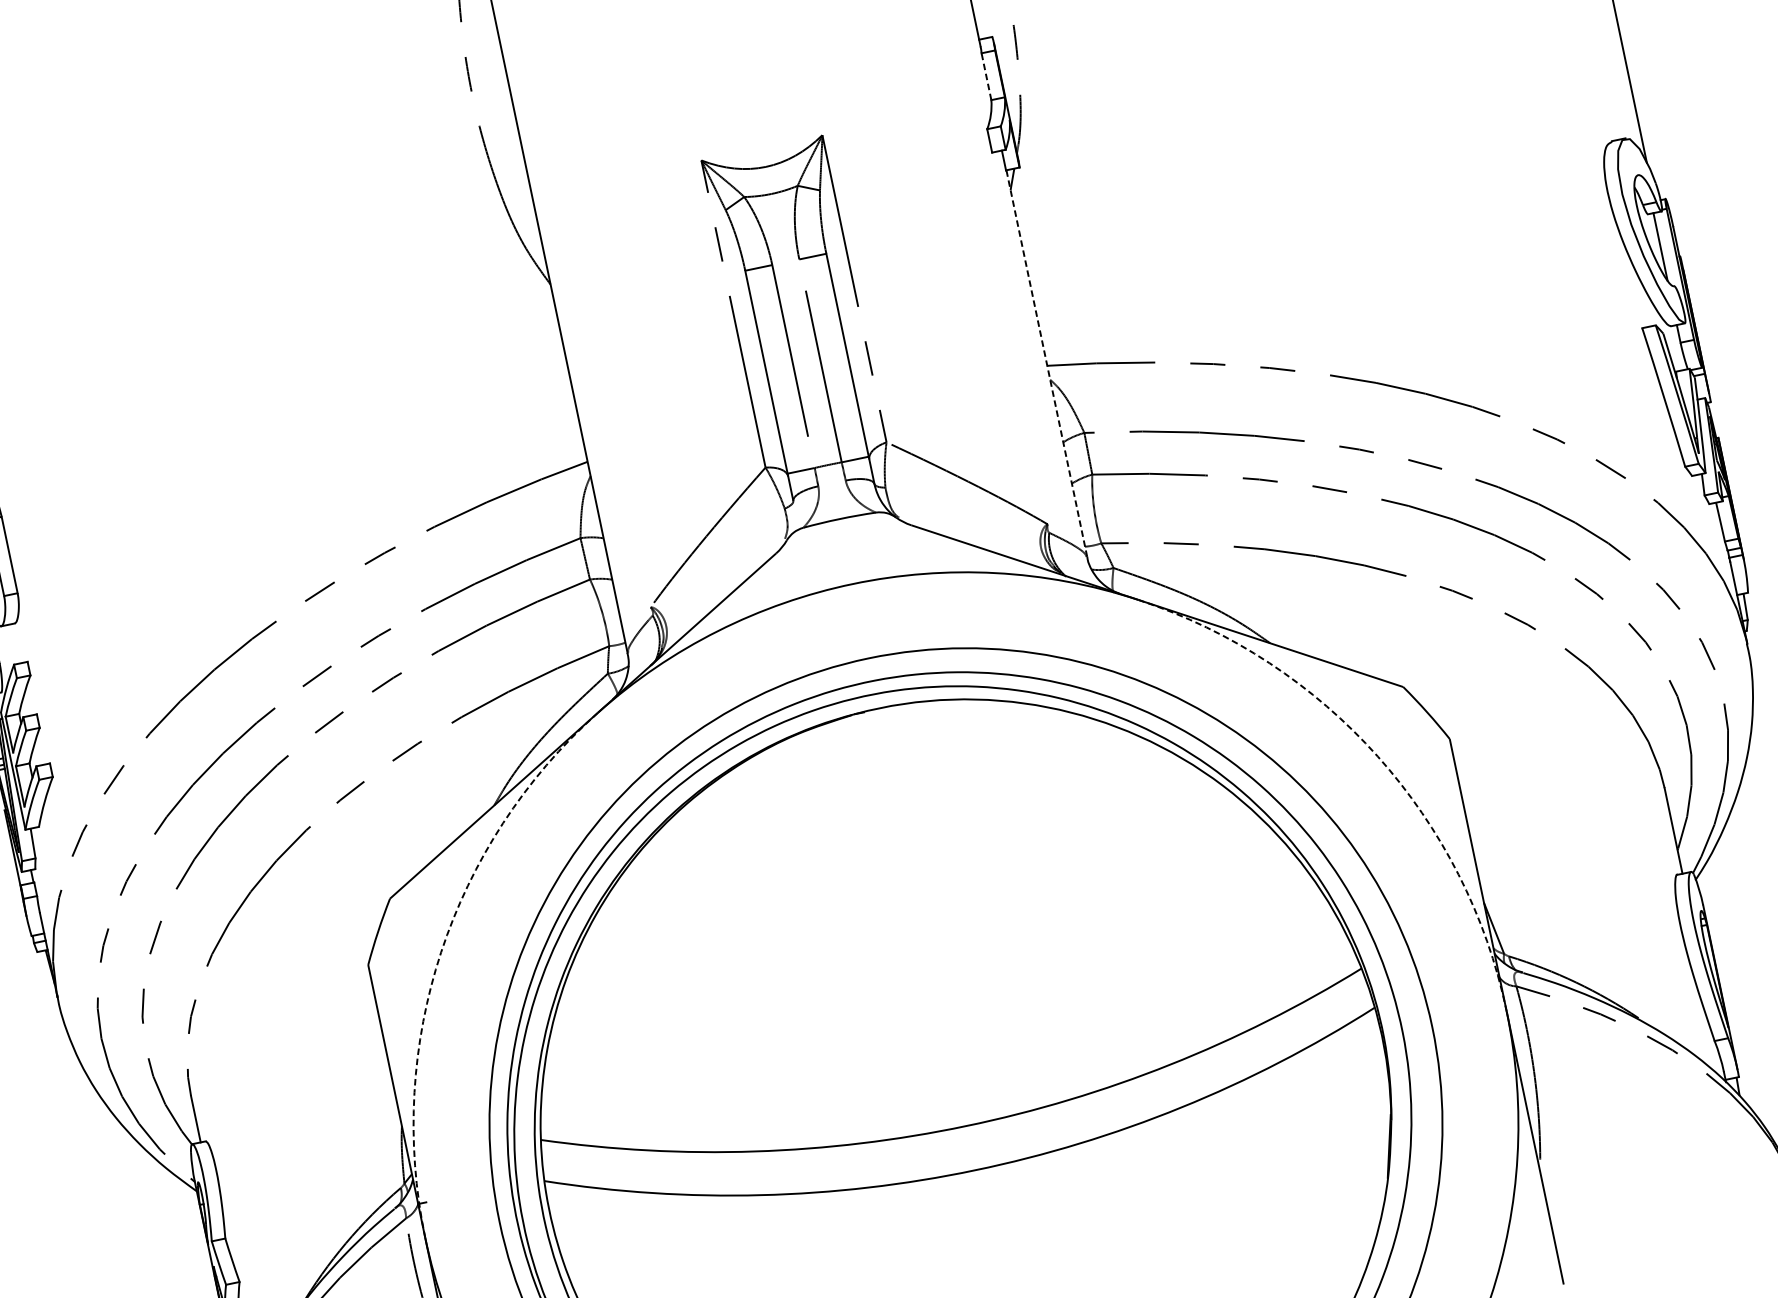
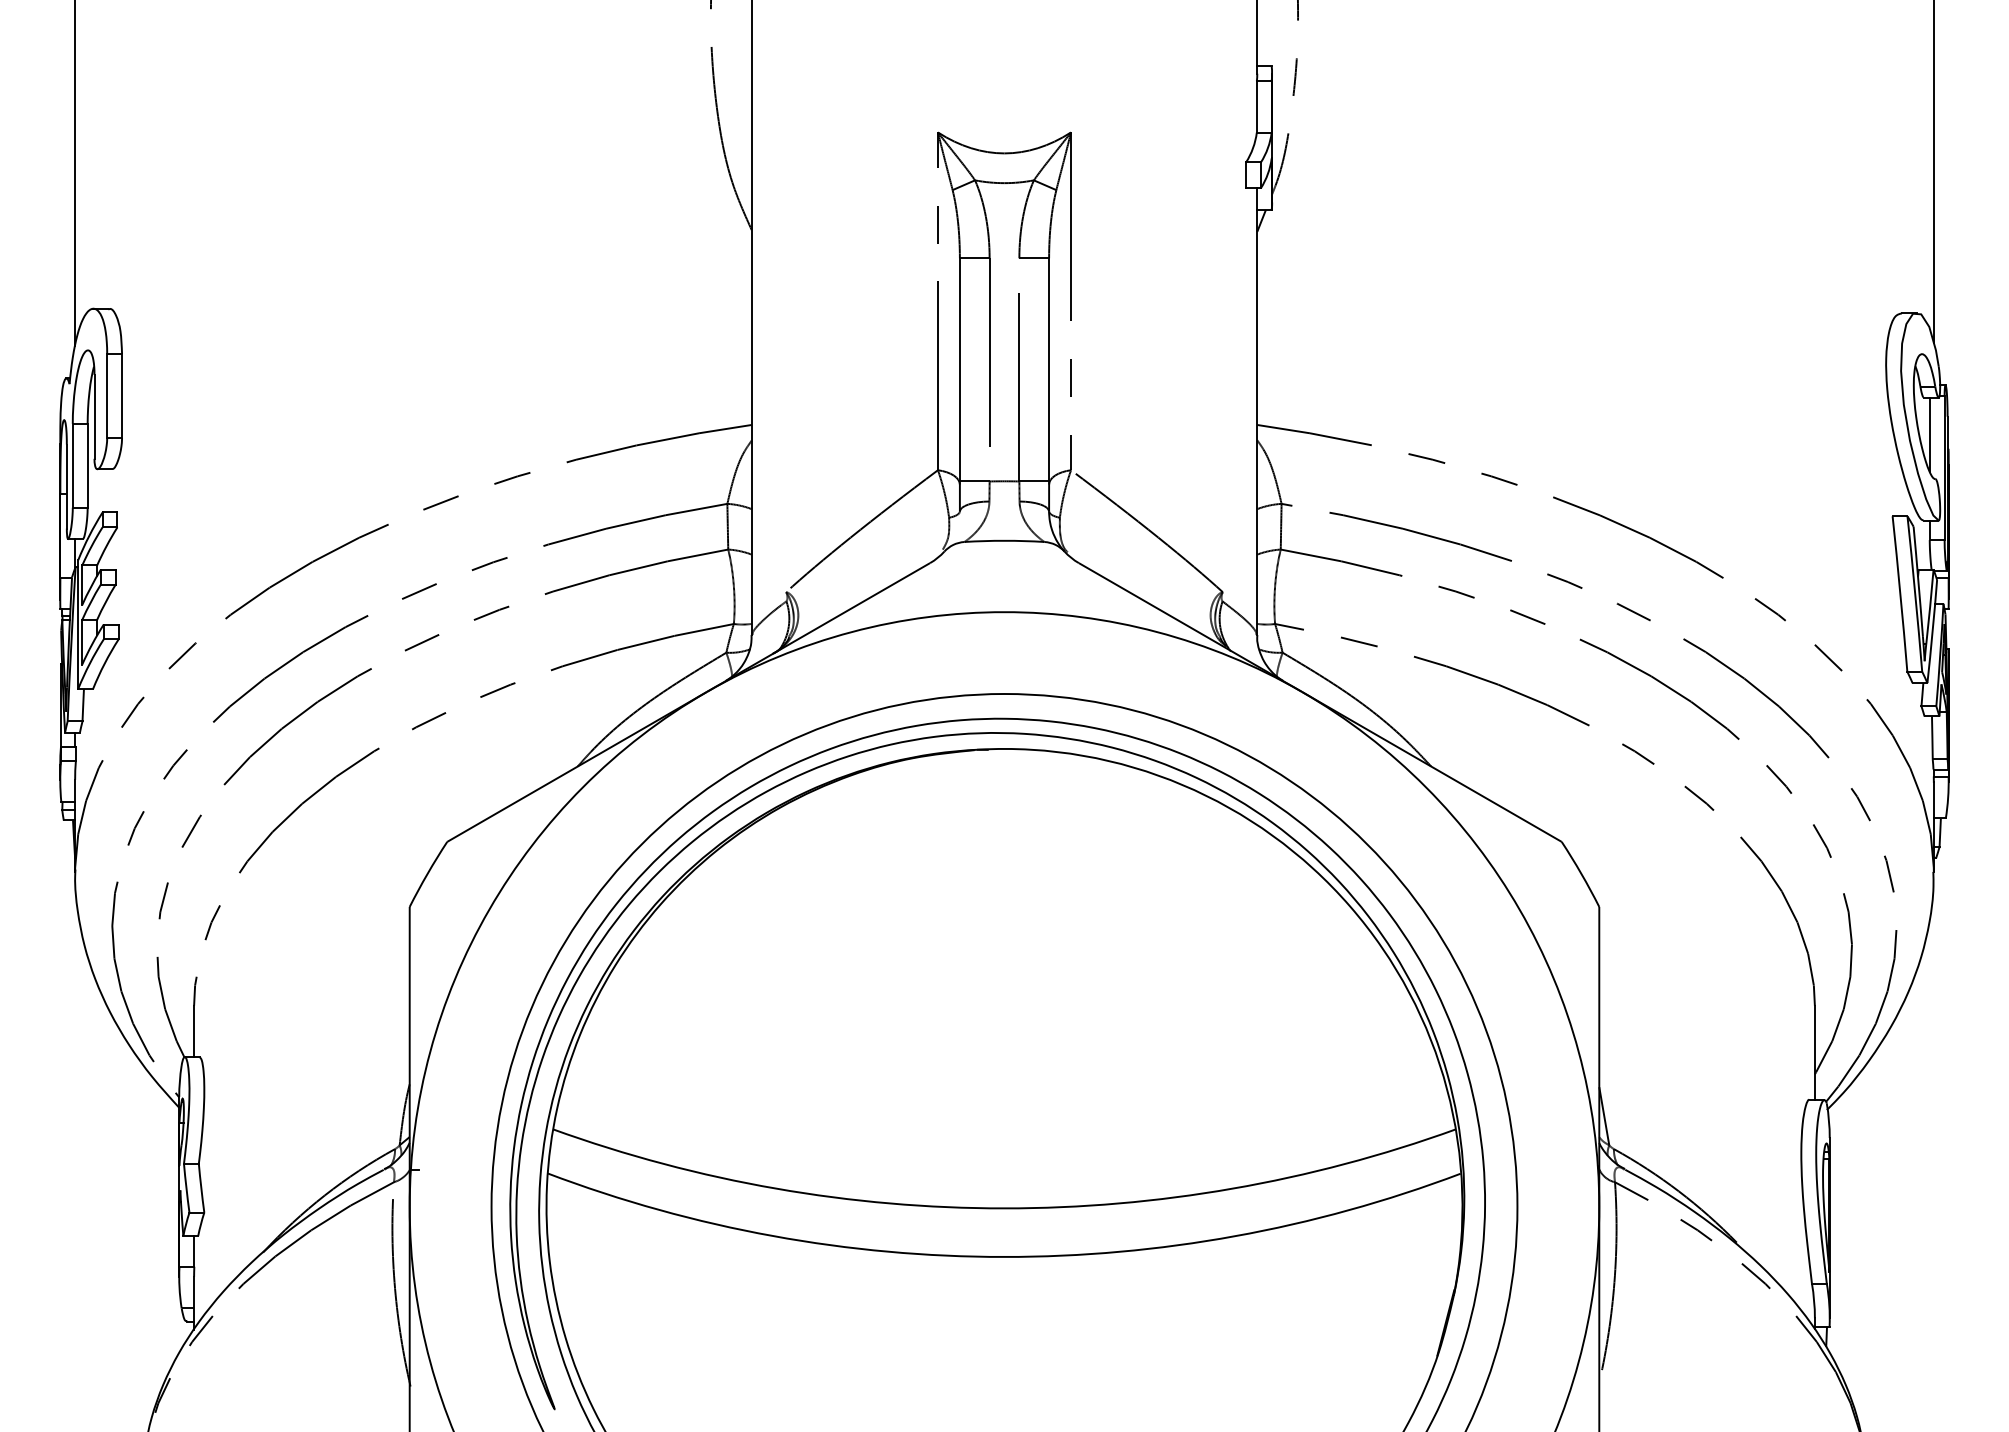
line: (986, 76) -> (1256, 106), dashed -> solid
line: (1047, 363) -> (1257, 422), dashed -> solid
arc: (1377, 756) -> (1519, 909), dashed -> solid
arc: (441, 952) -> (489, 909), dashed -> solid

